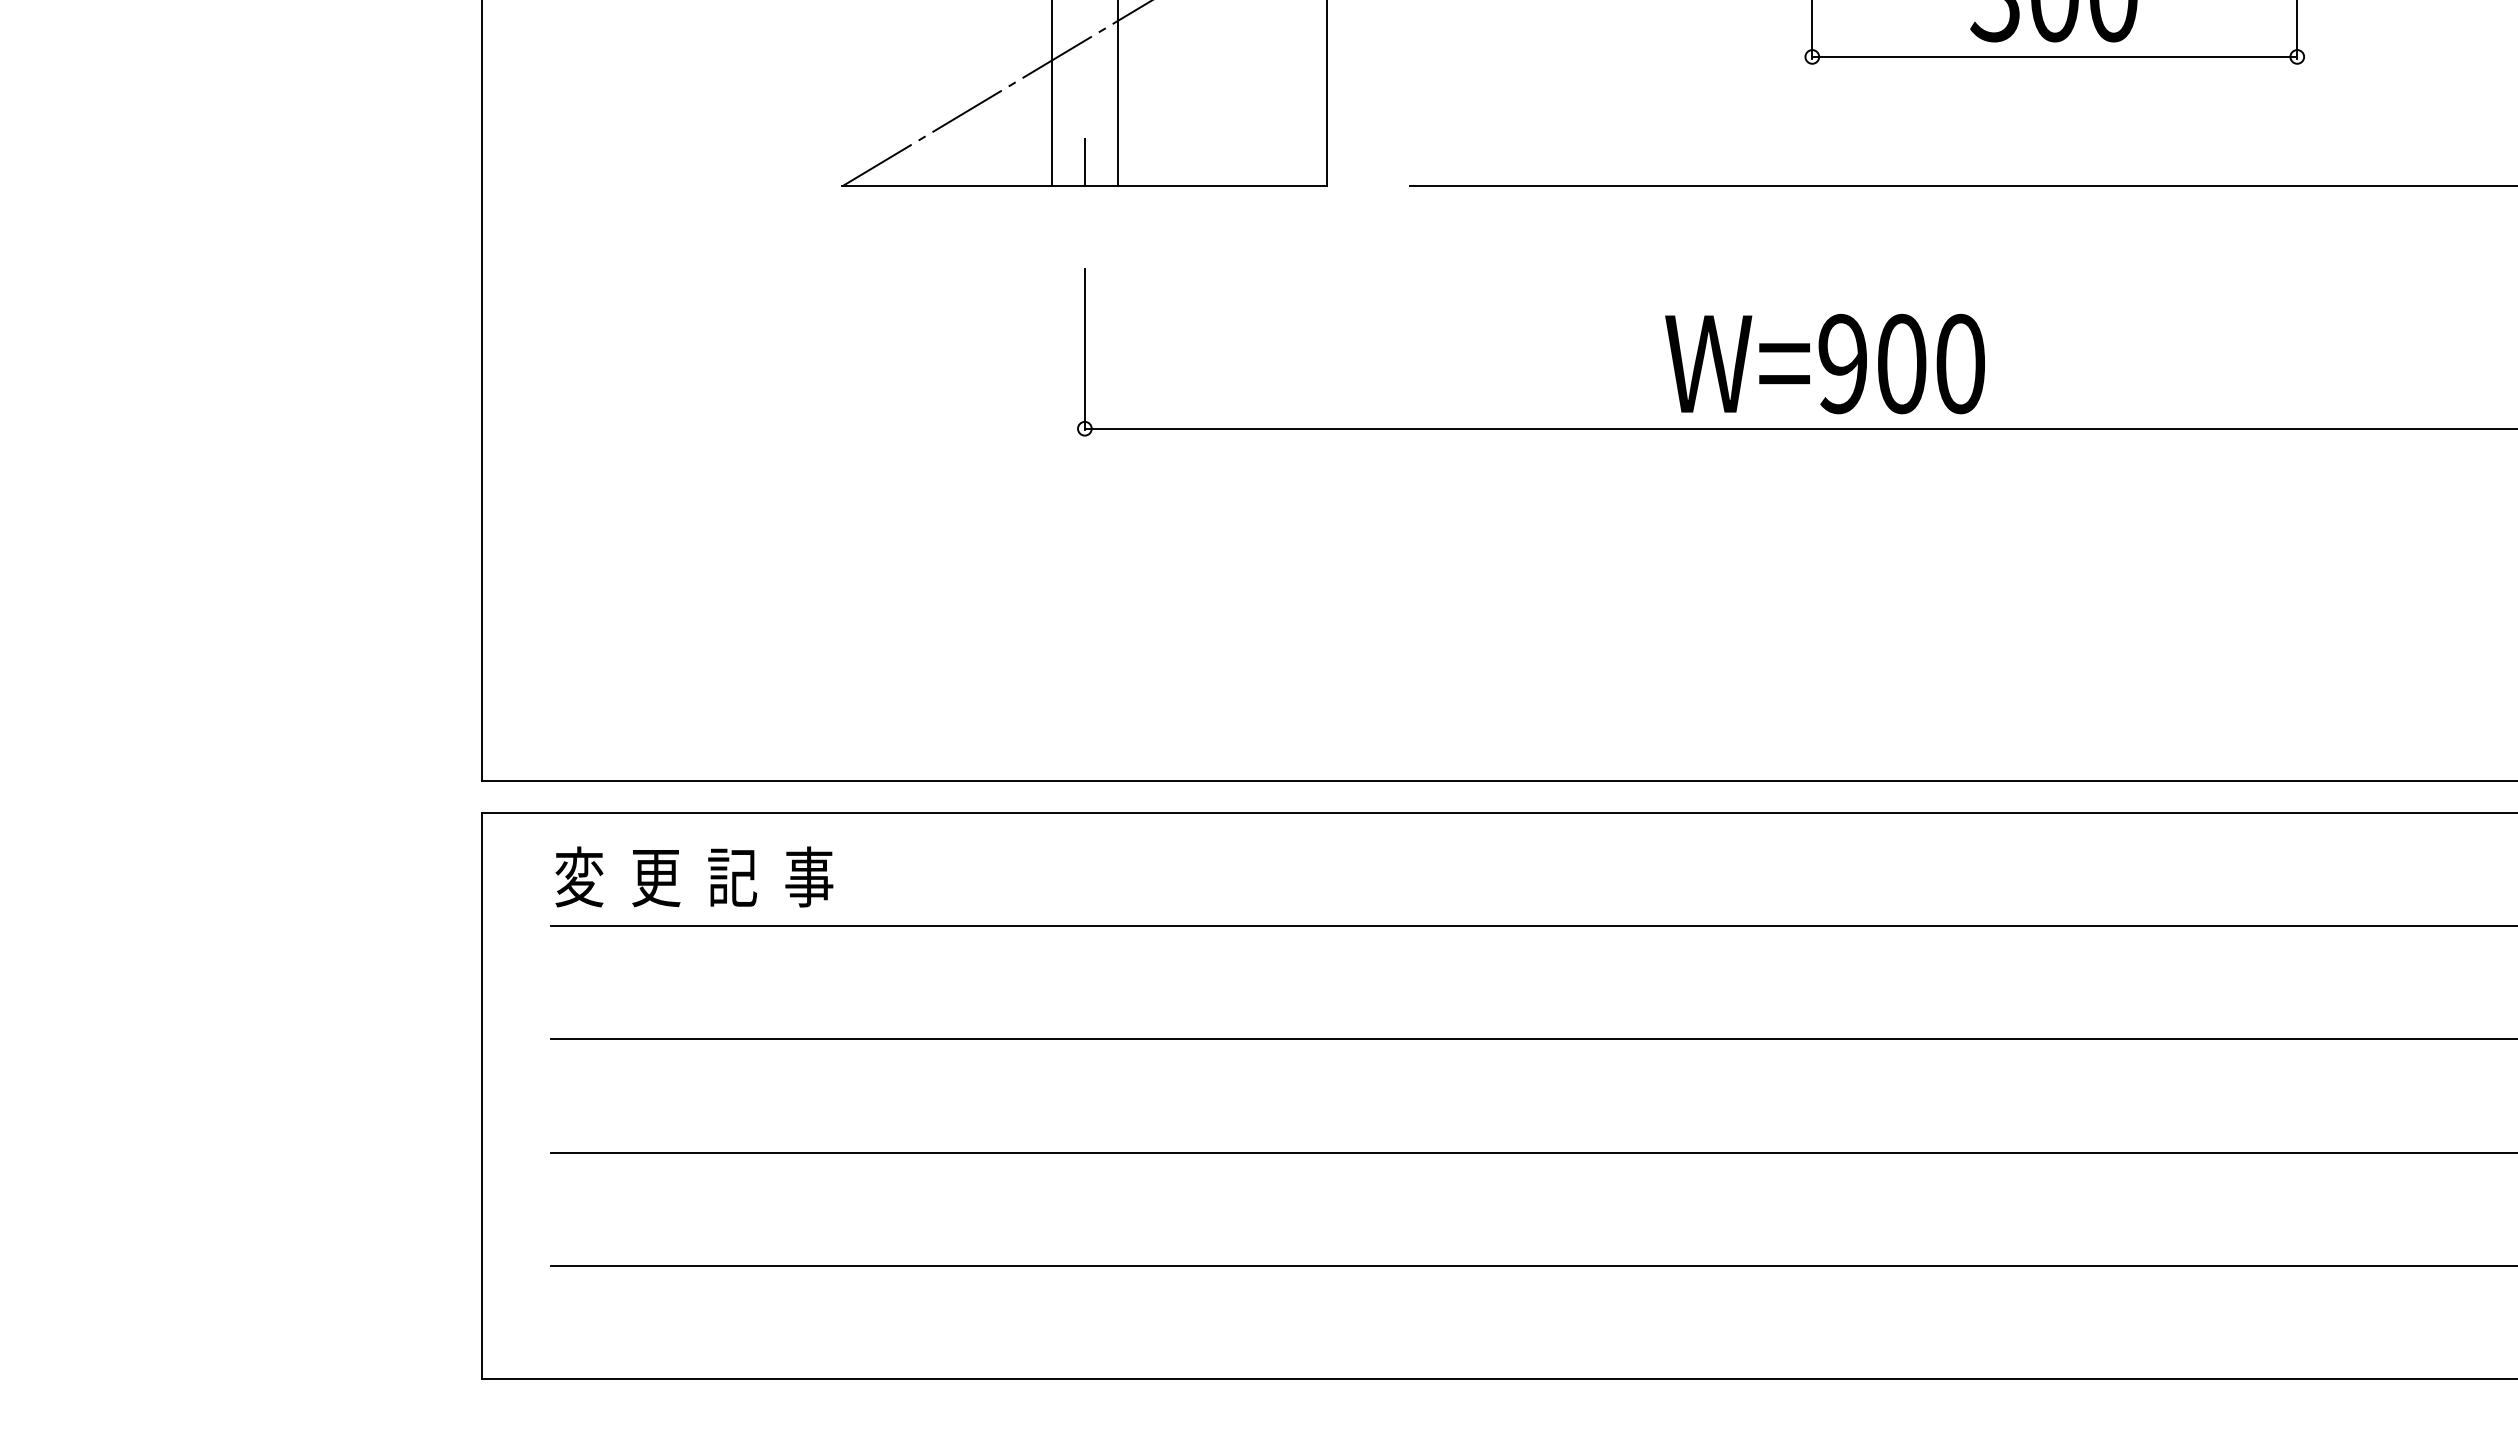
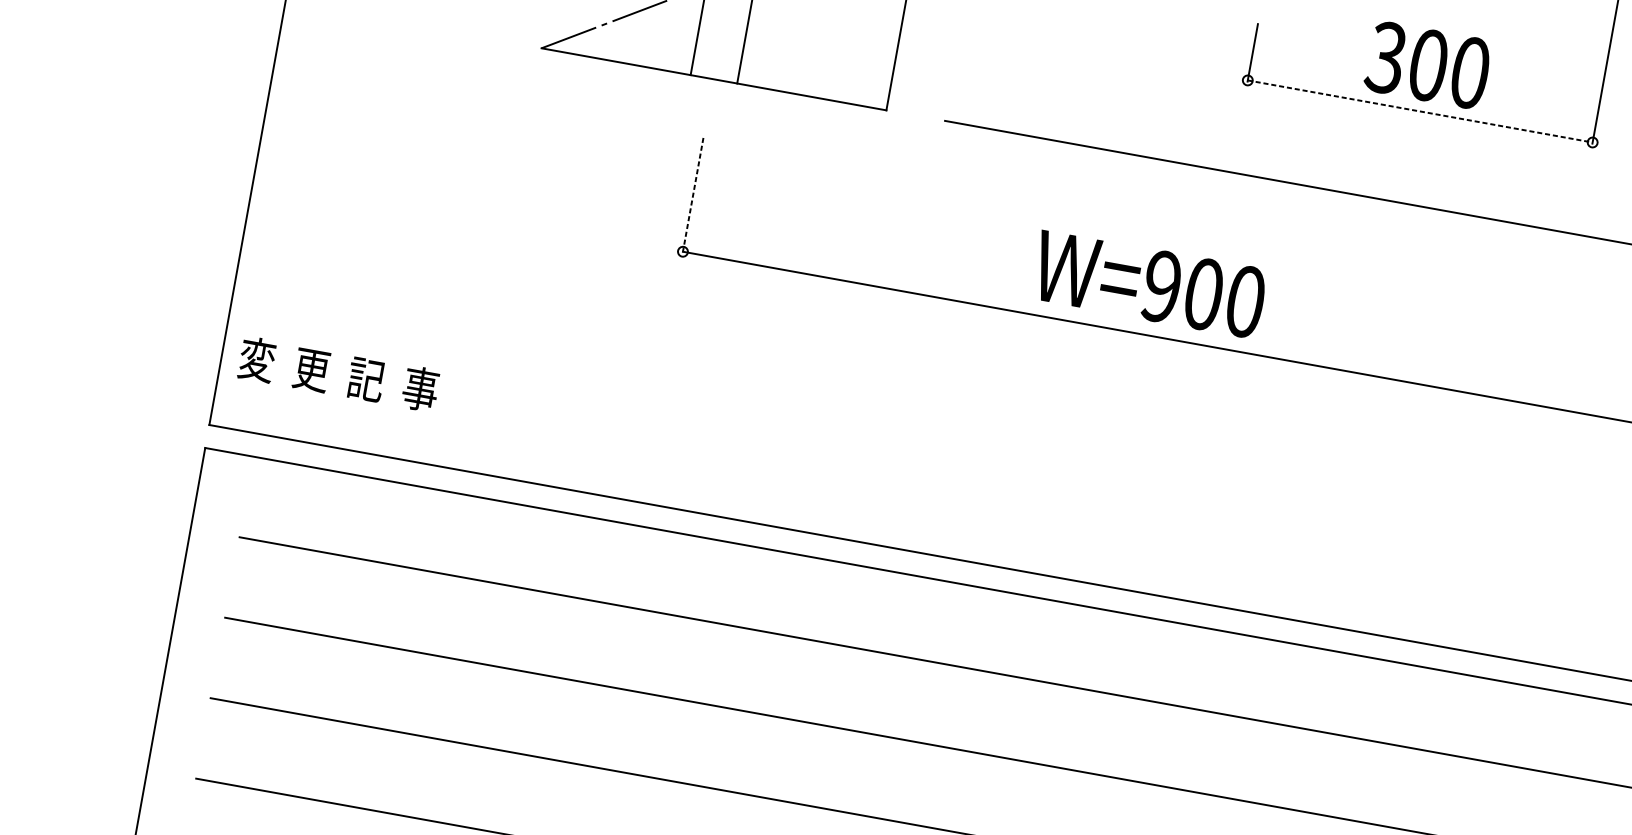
line: (2055, 56) -> (1420, 111), solid -> dashed
line: (1084, 162) -> (716, 62), removed
line: (1084, 349) -> (692, 195), solid -> dashed
text: (1824, 363) -> (1148, 284), moved
text: (694, 876) -> (339, 373), moved

